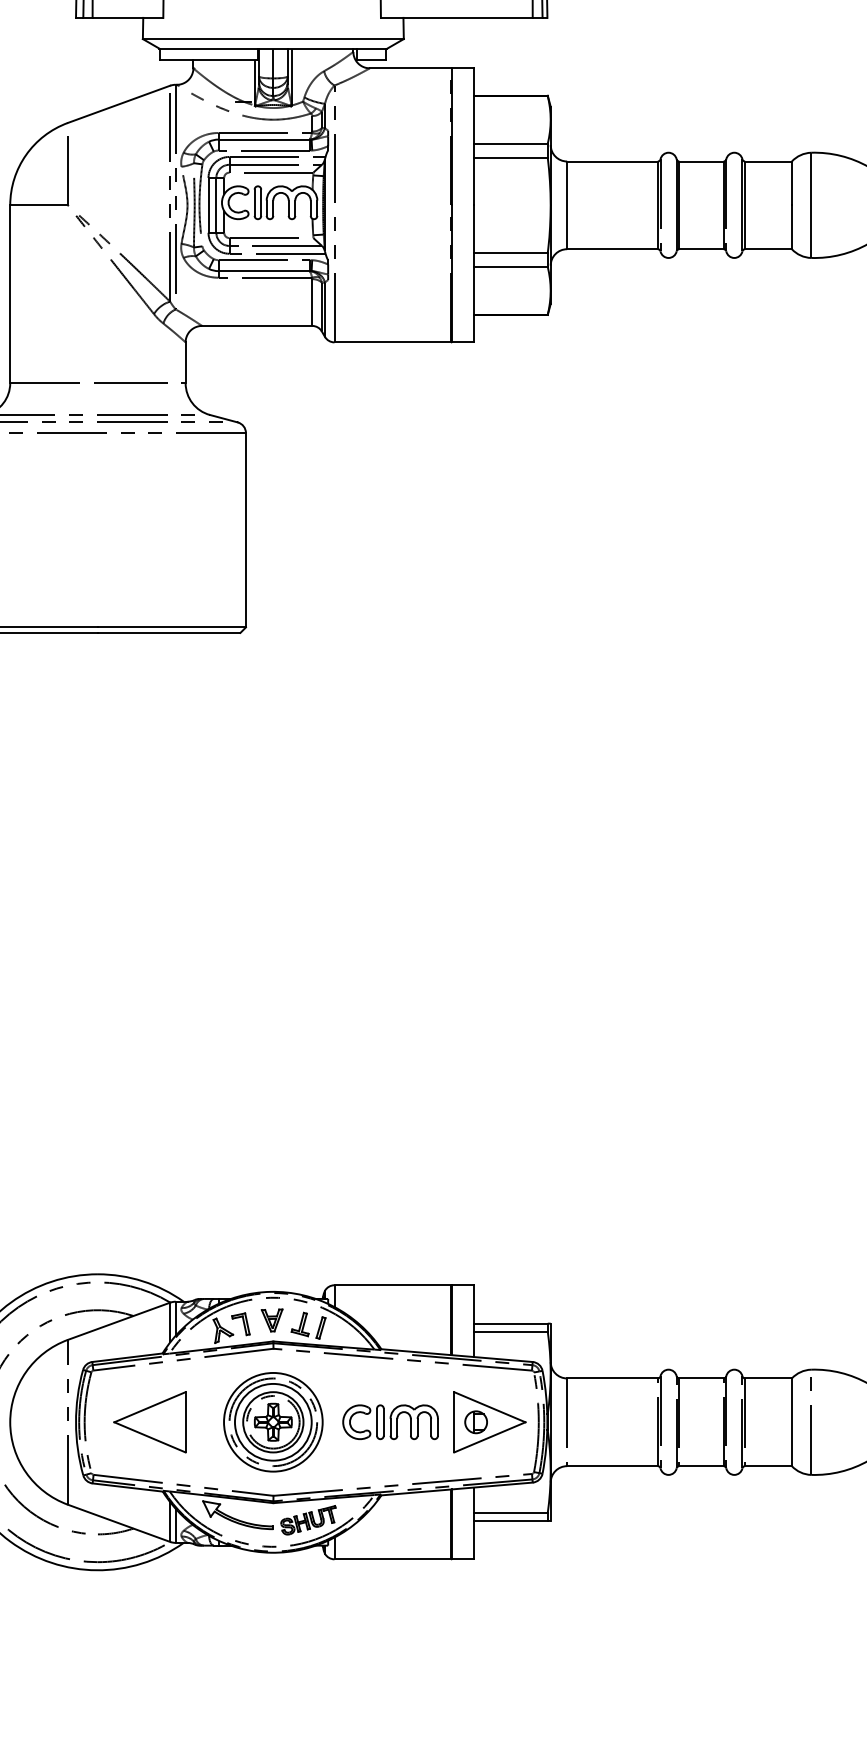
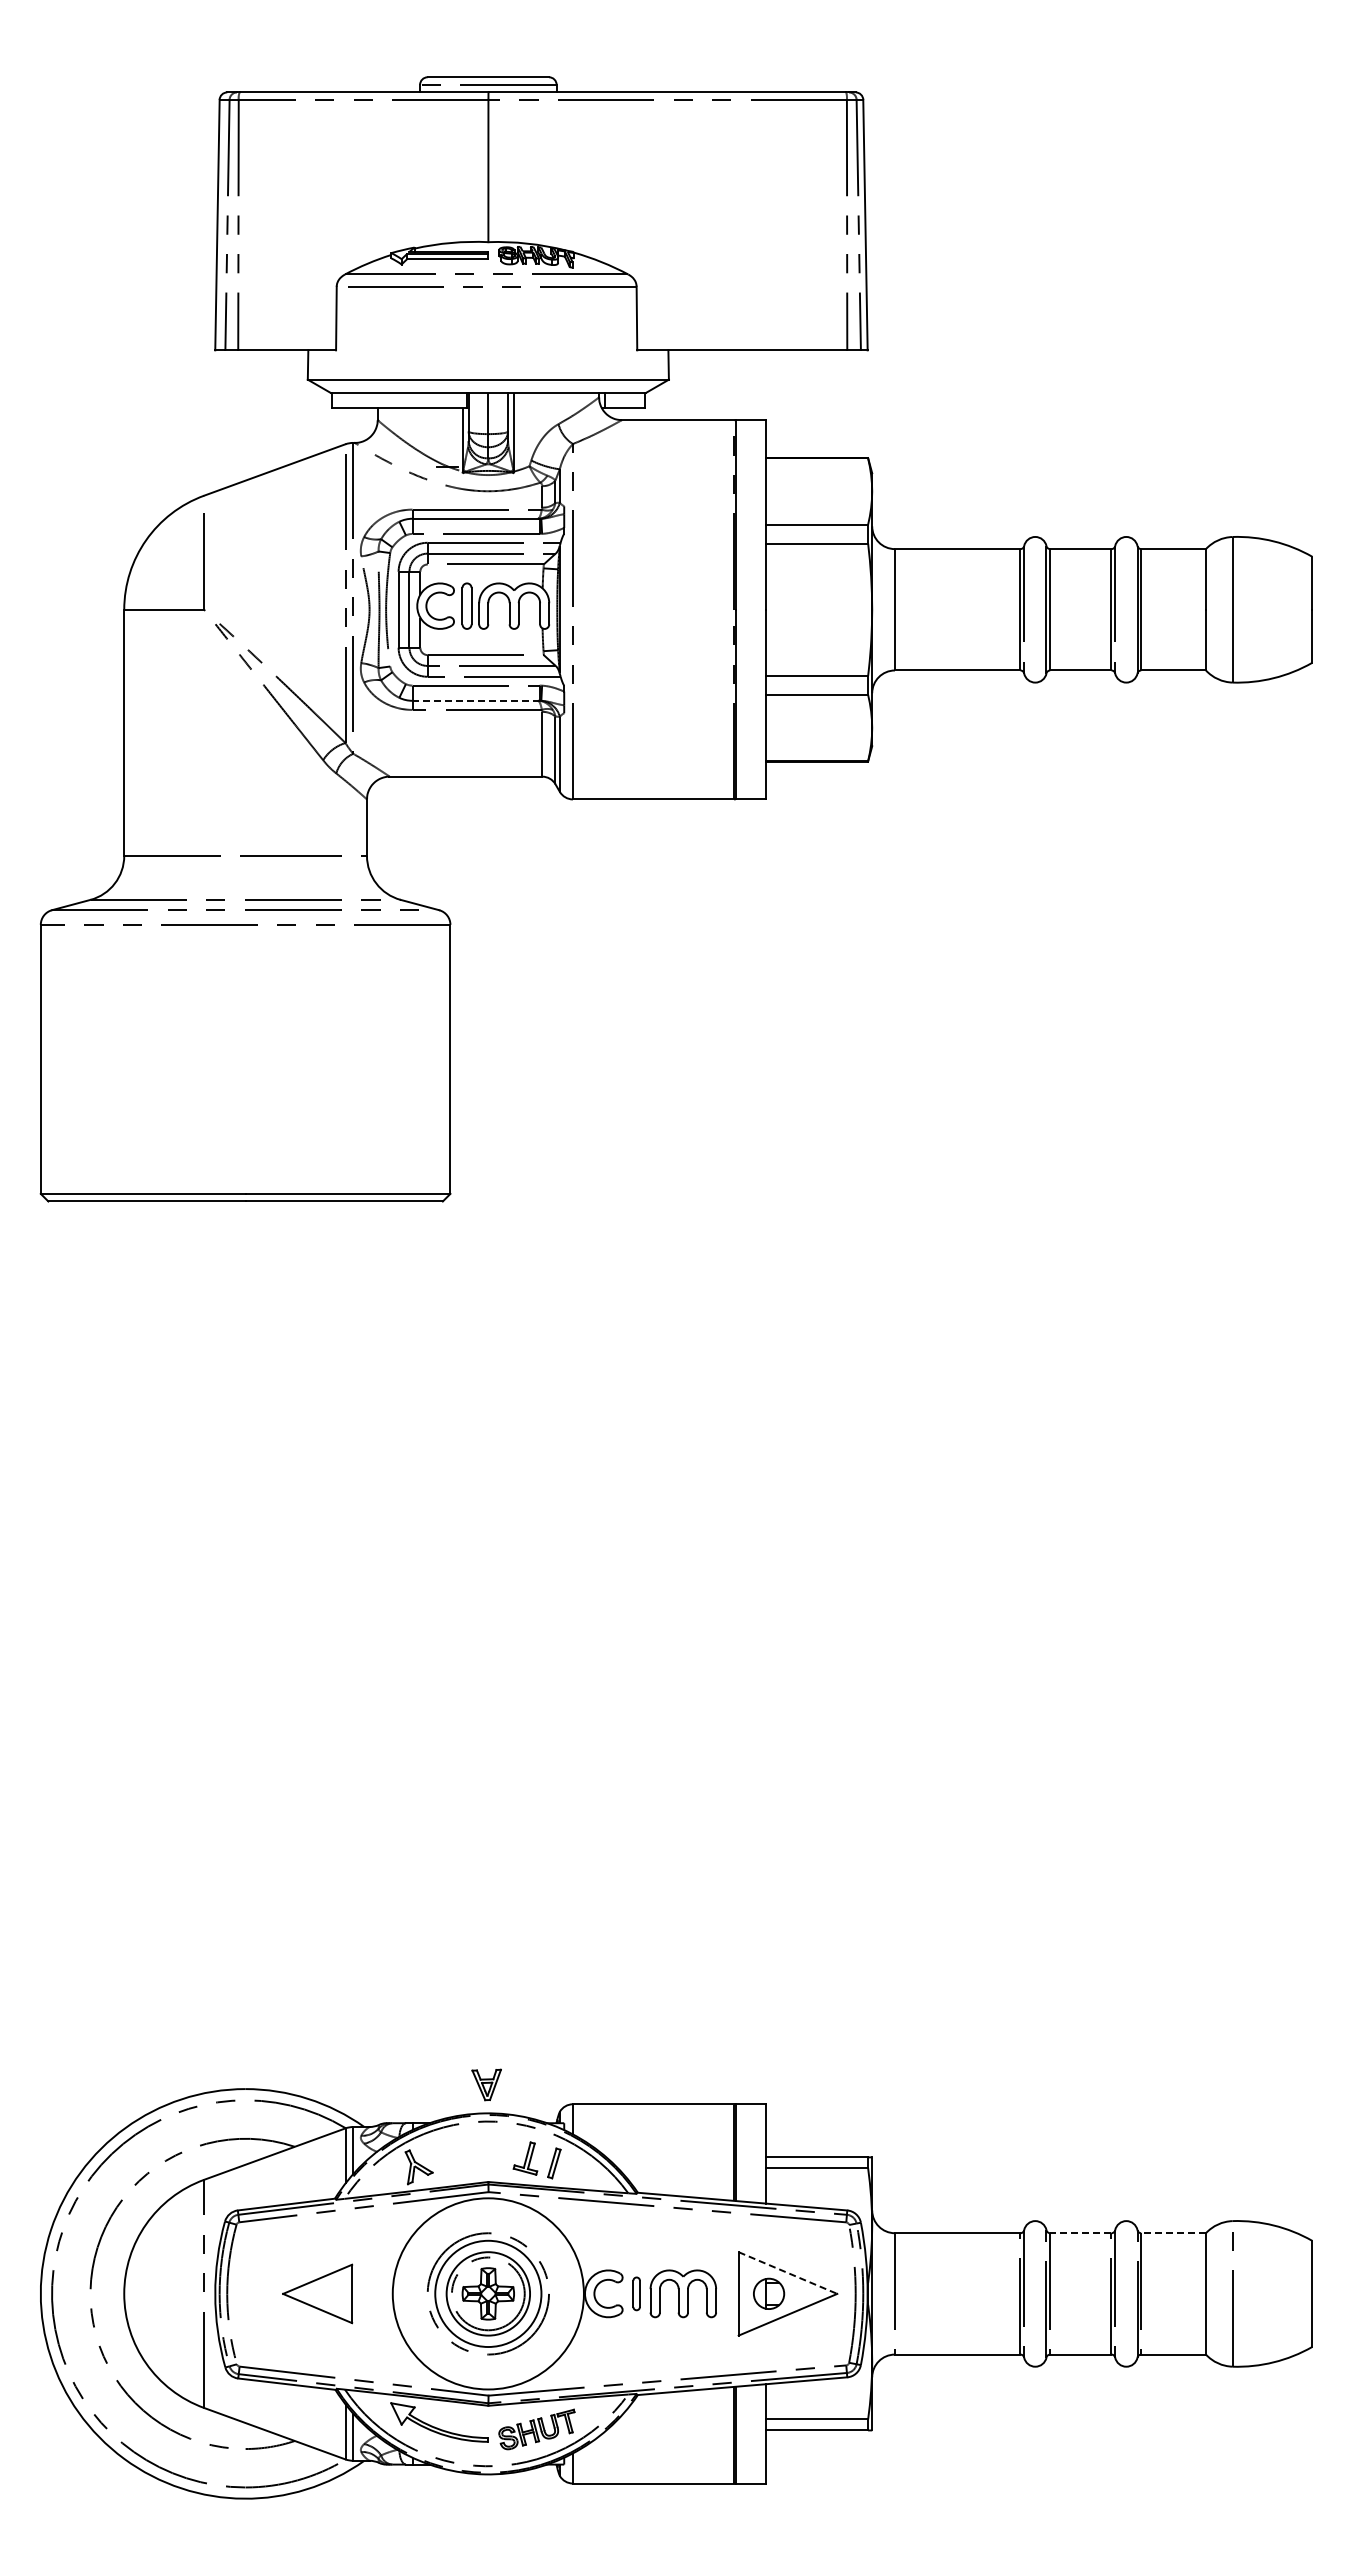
line: (264, 270) -> (476, 700), solid -> dashed
part: (272, 1320) -> (486, 2084), moved
part: (240, 1324) -> (443, 2158), removed
line: (701, 1378) -> (1080, 2233), solid -> dashed
line: (768, 1378) -> (1173, 2233), solid -> dashed
line: (490, 1407) -> (788, 2273), solid -> dashed
part: (149, 1422) -> (317, 2293), size x0.7
circle: (273, 1422) -> (488, 2293), size x1.4
part: (380, 1422) -> (636, 2293), size x0.7

